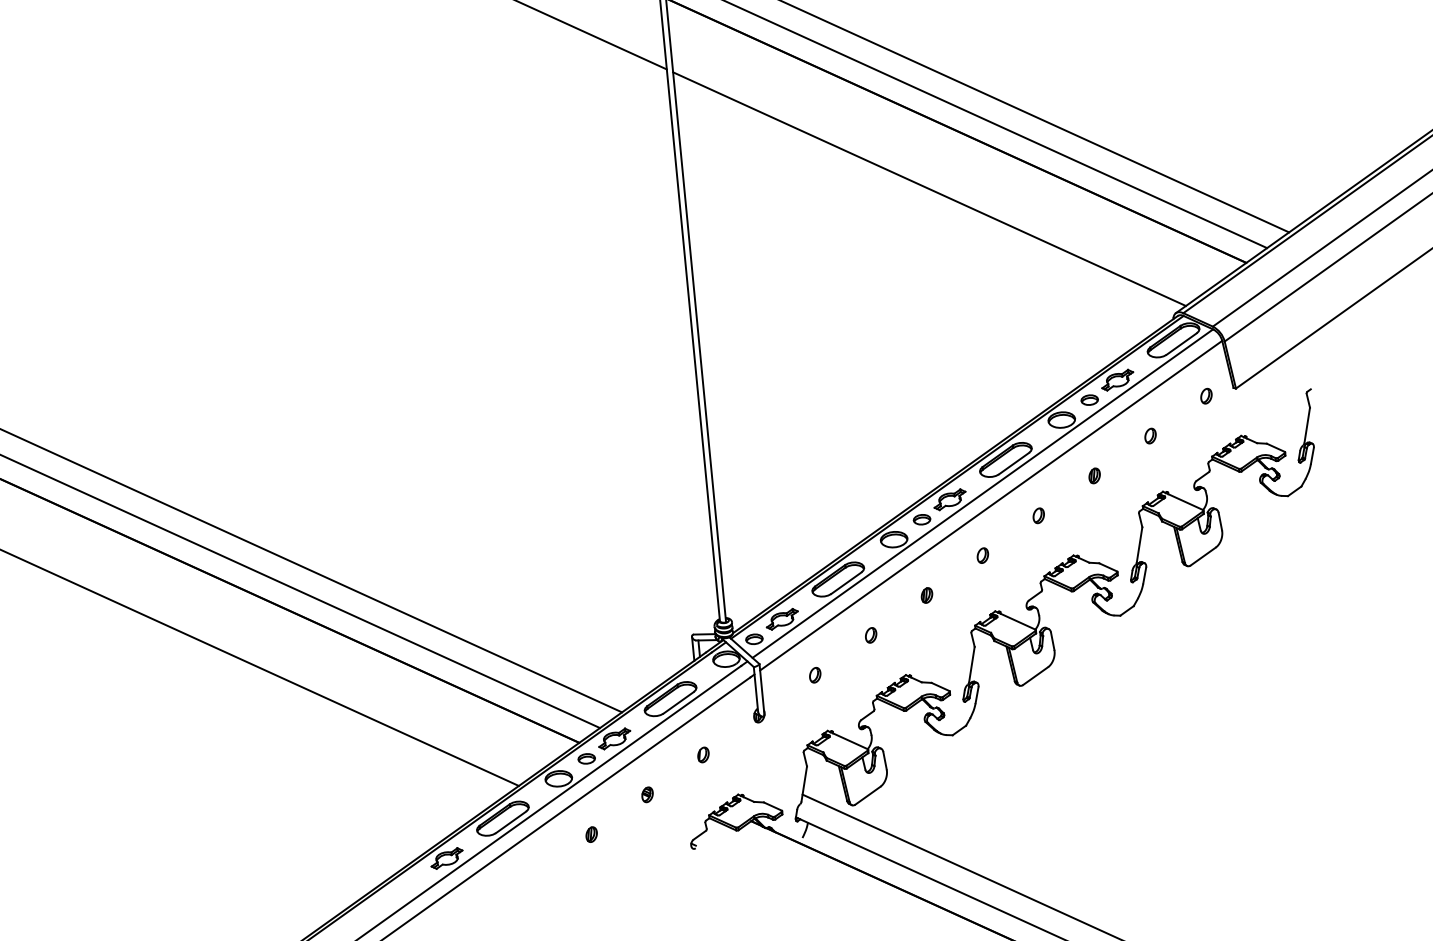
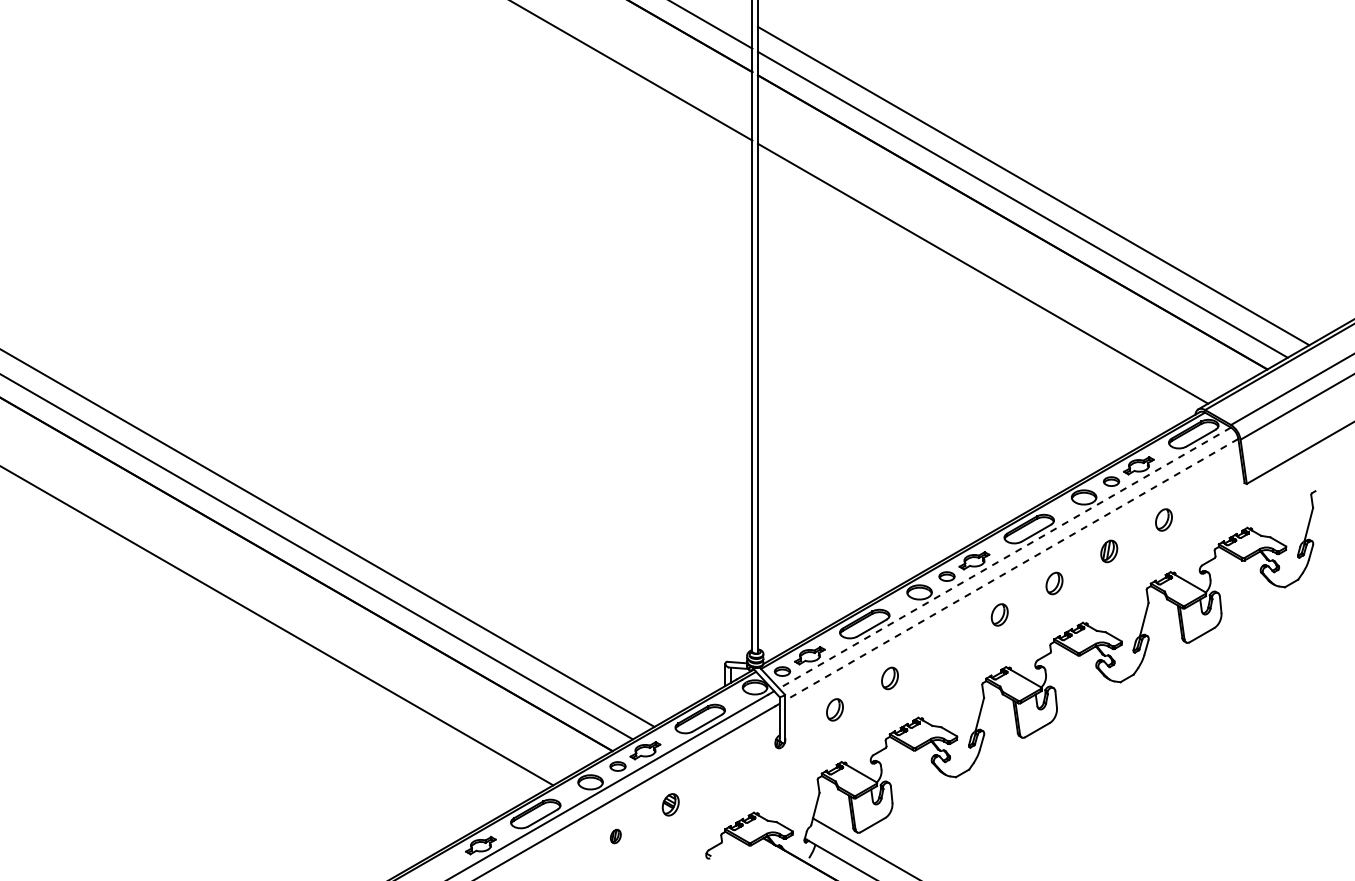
part: (1205, 395) -> (1218, 487), removed
part: (1150, 435) -> (1164, 519), size x1.6
part: (1094, 475) -> (1109, 551), size x1.6
line: (983, 494) -> (1005, 558), solid -> dashed
line: (990, 505) -> (1011, 569), solid -> dashed
part: (1038, 514) -> (1054, 582), size x1.6
part: (982, 555) -> (999, 614), size x1.6
part: (926, 595) -> (944, 646), removed
part: (870, 634) -> (889, 677), size x1.6
part: (815, 674) -> (835, 709), size x1.6
part: (703, 754) -> (725, 772), removed
part: (647, 794) -> (670, 804), size x1.6

